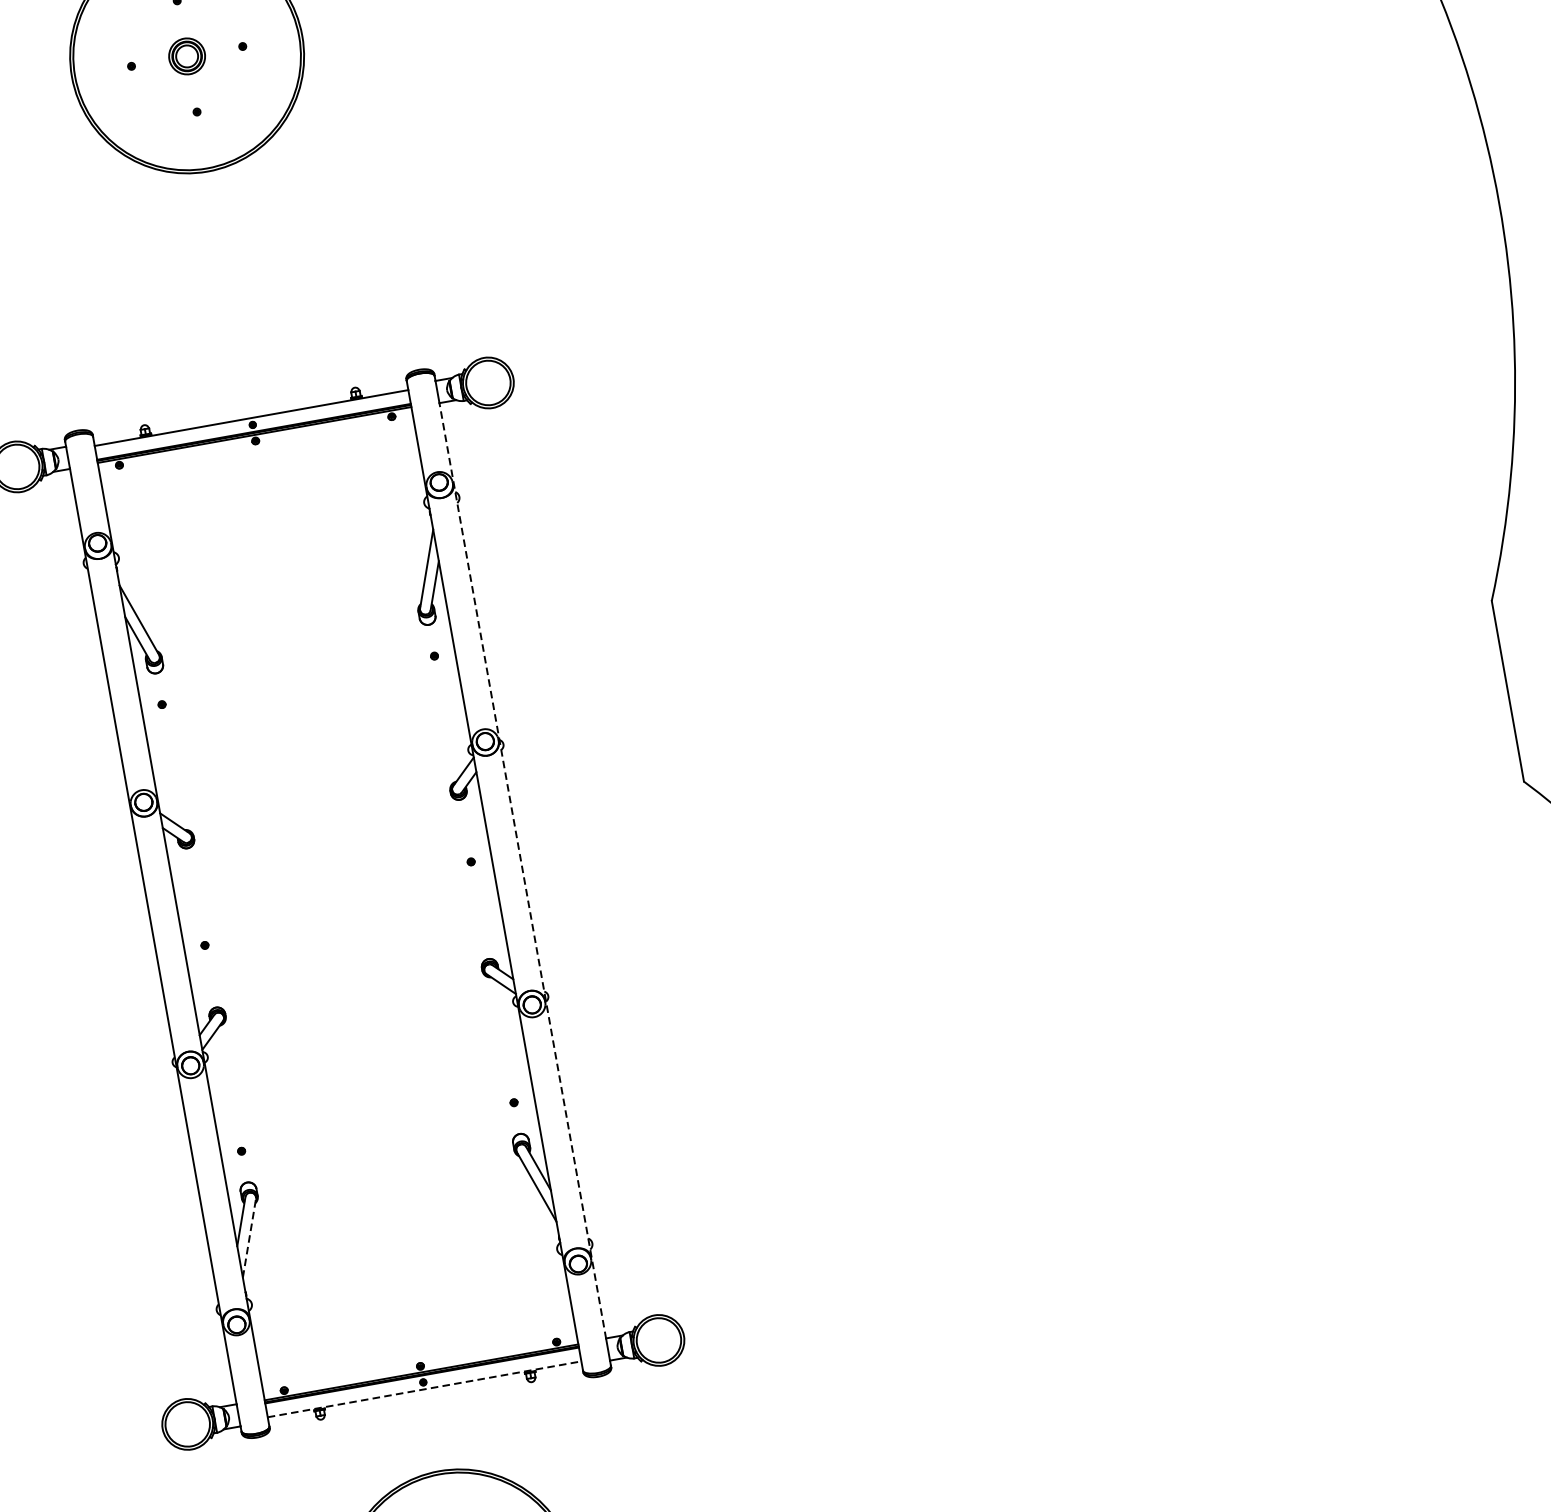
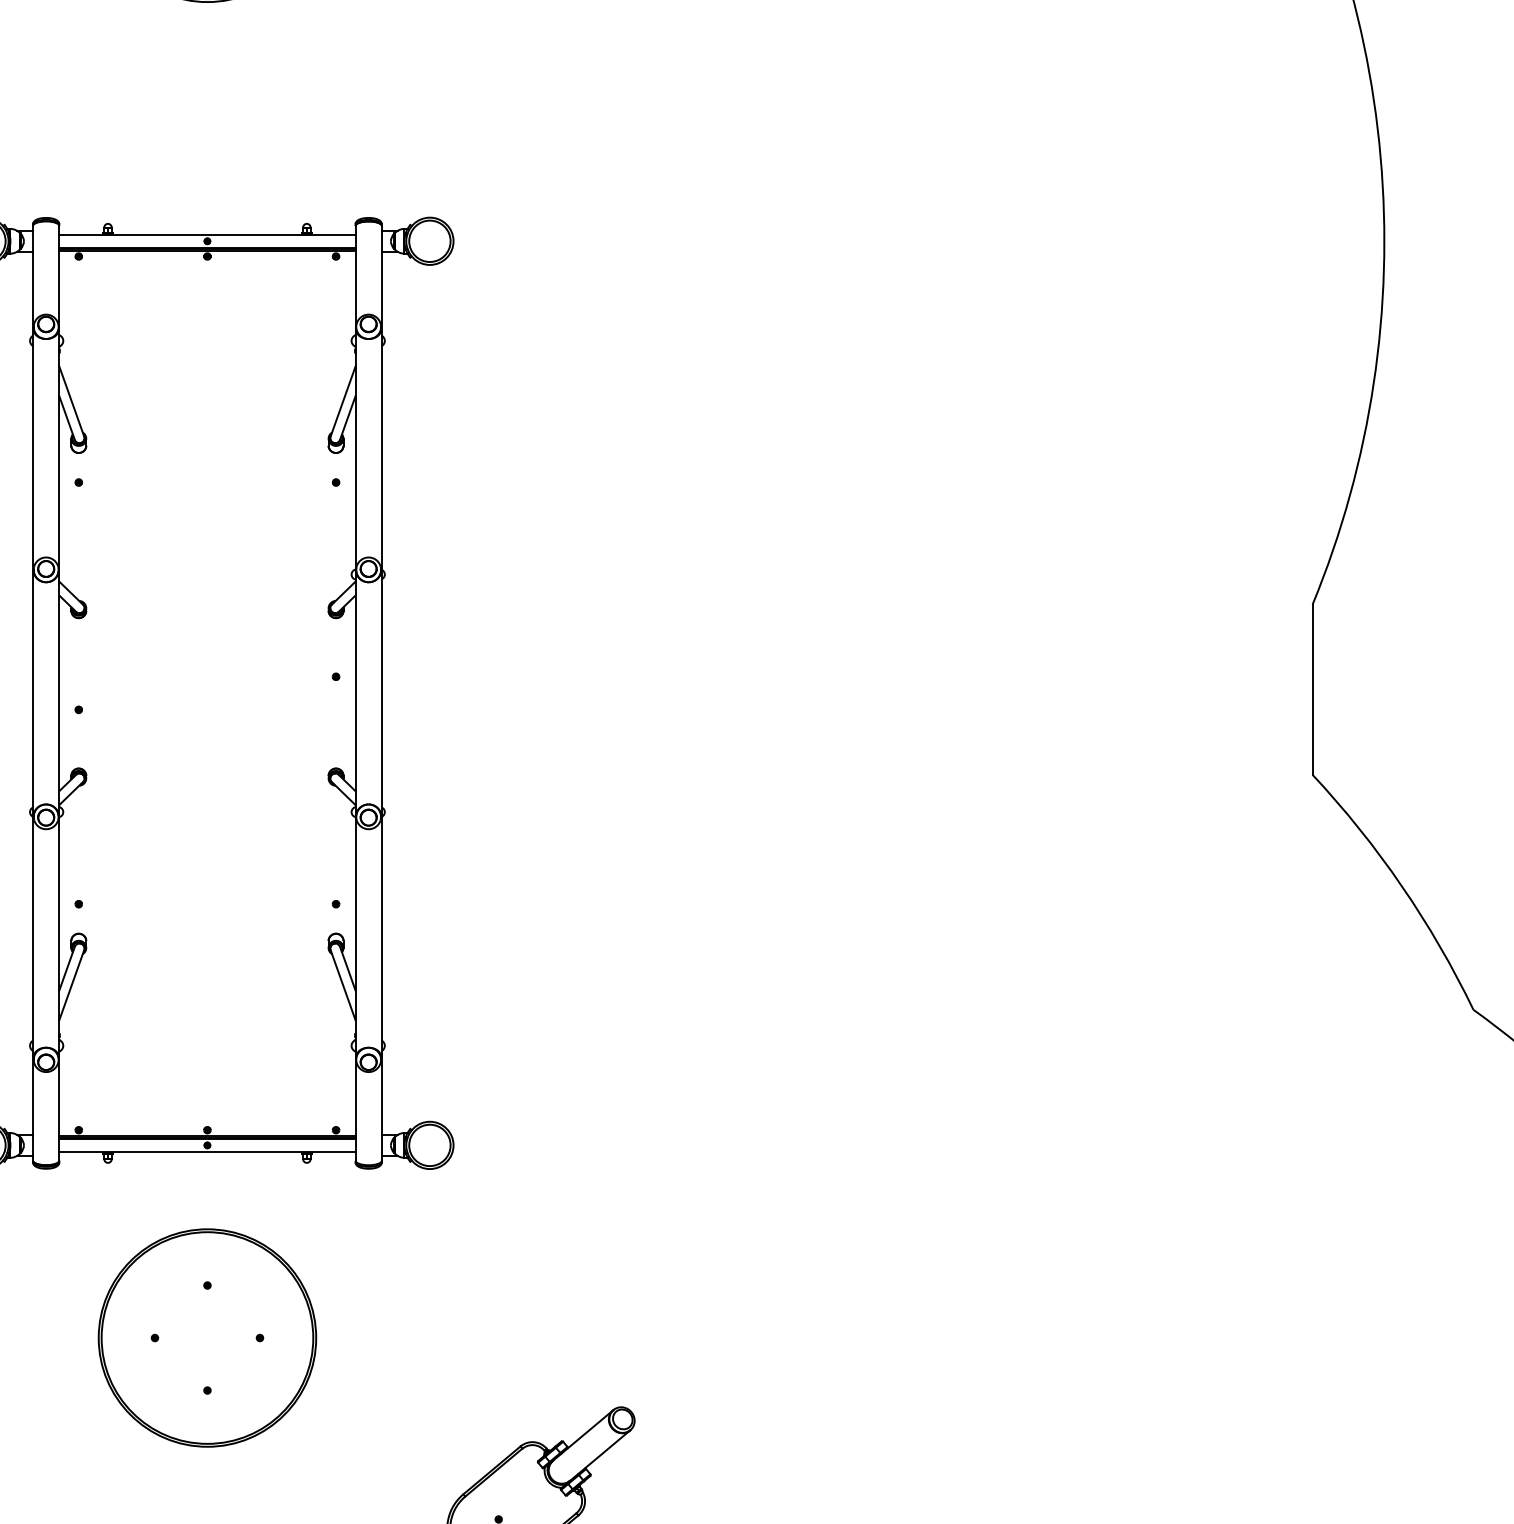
line: (522, 869) -> (381, 692), dashed -> solid
line: (250, 1237) -> (72, 984), dashed -> solid
line: (424, 1388) -> (207, 1151), dashed -> solid

